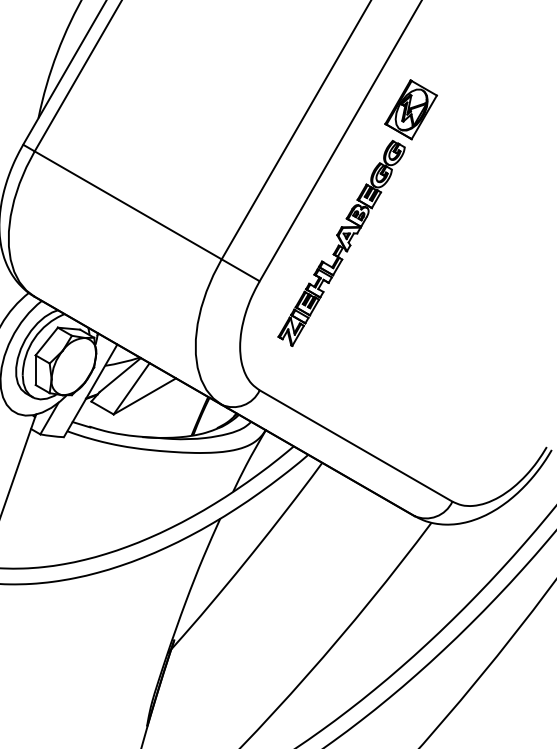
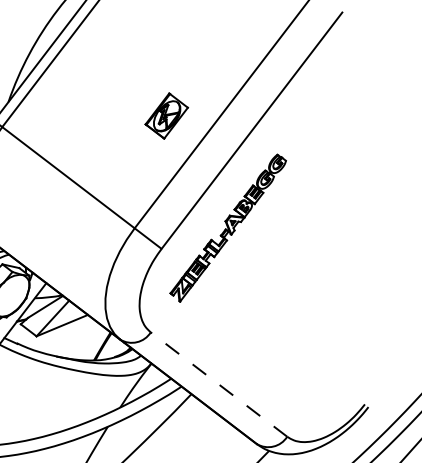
part: (410, 109) -> (166, 115), moved
line: (355, 445) -> (218, 384), solid -> dashed

